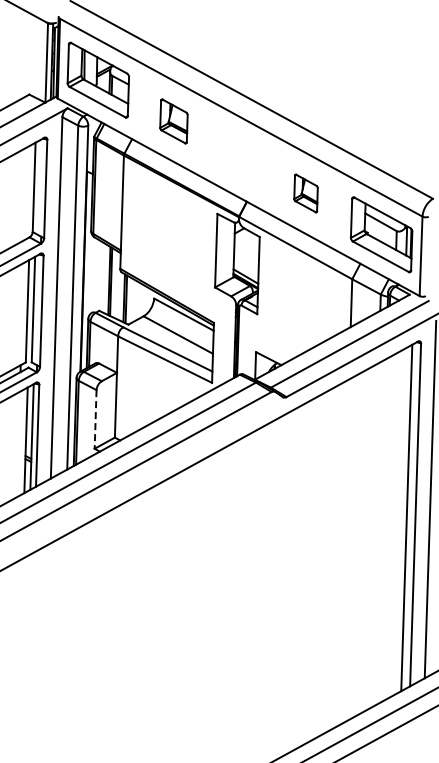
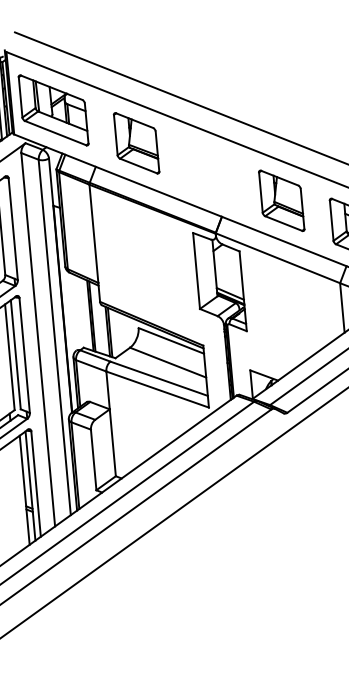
part: (173, 121) -> (136, 143), size x1.43
part: (305, 193) -> (281, 200), size x1.67
line: (95, 419) -> (93, 460), dashed -> solid

